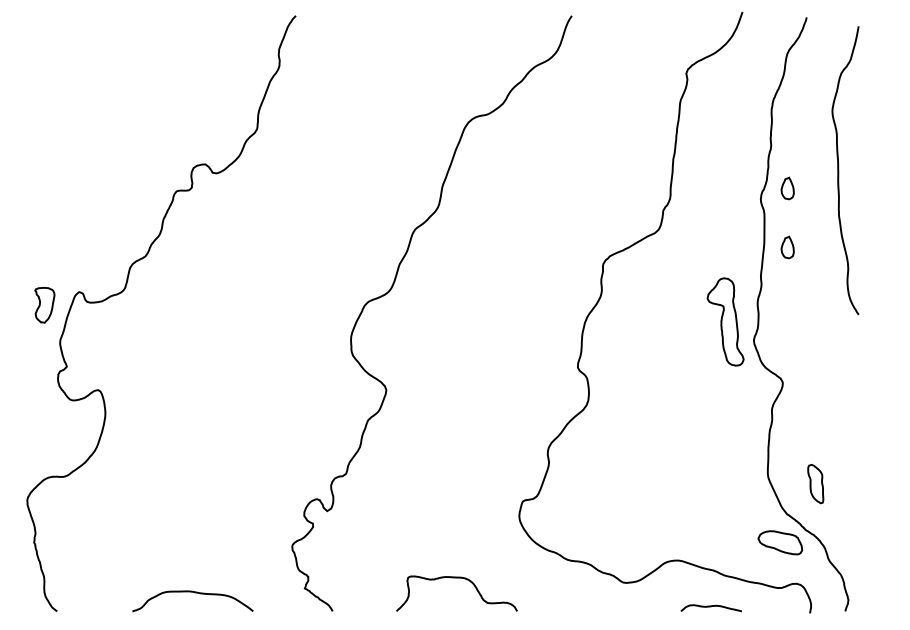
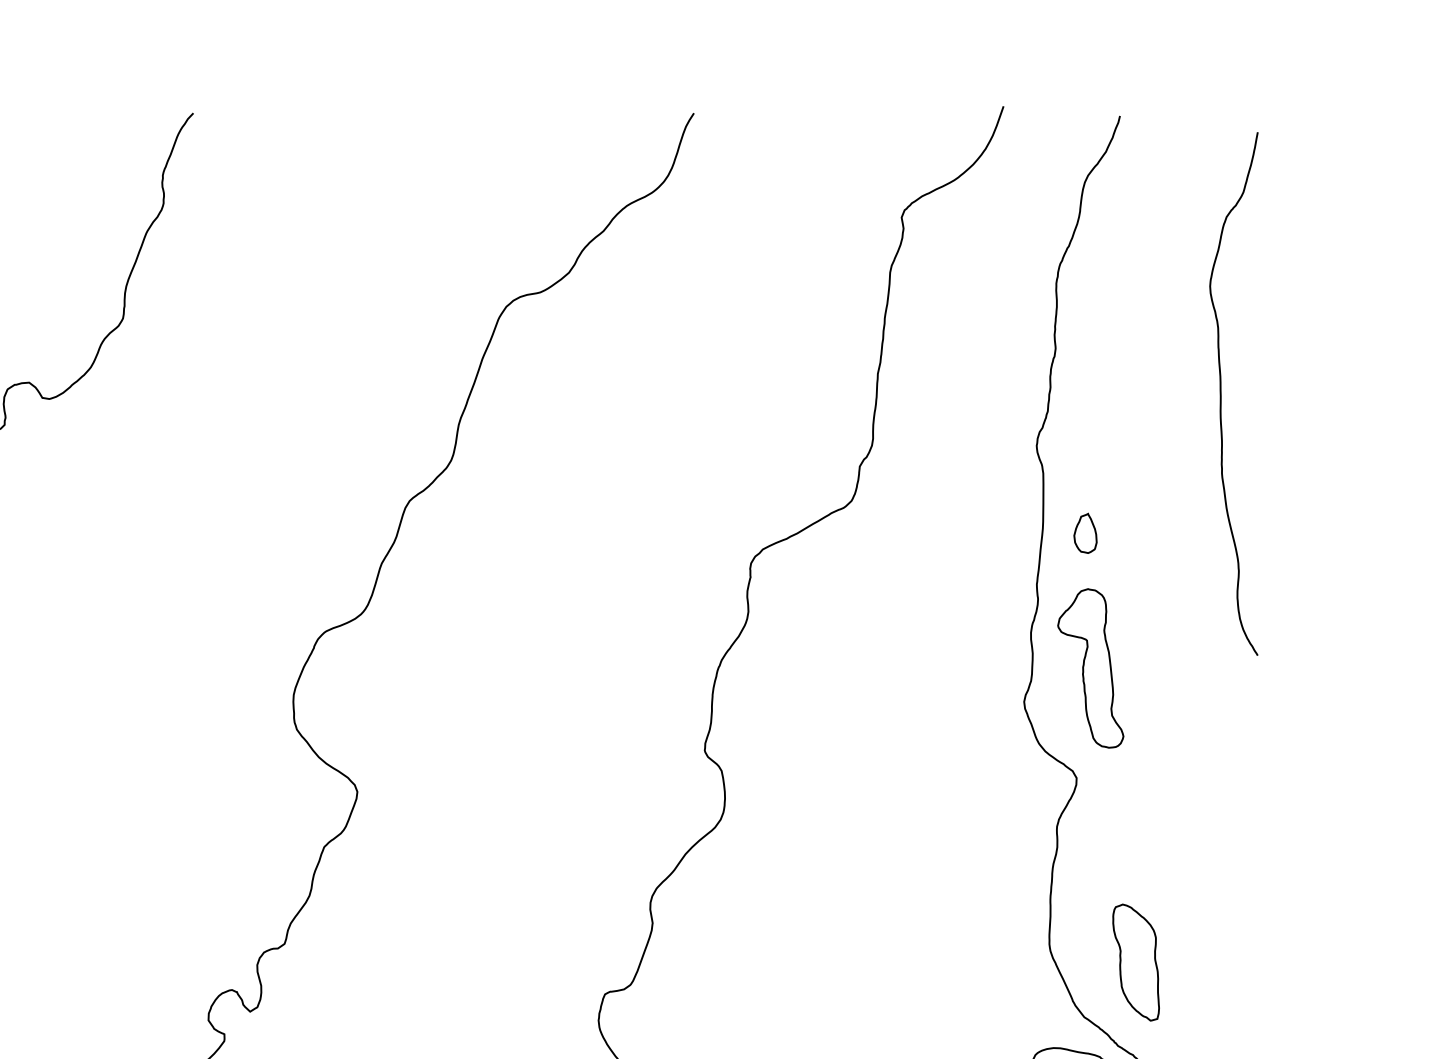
curve: (839, 170) -> (1222, 393), moved
part: (787, 188) -> (1085, 426), removed
part: (725, 321) -> (1090, 667), moved
part: (815, 483) -> (1135, 961), size x1.67

